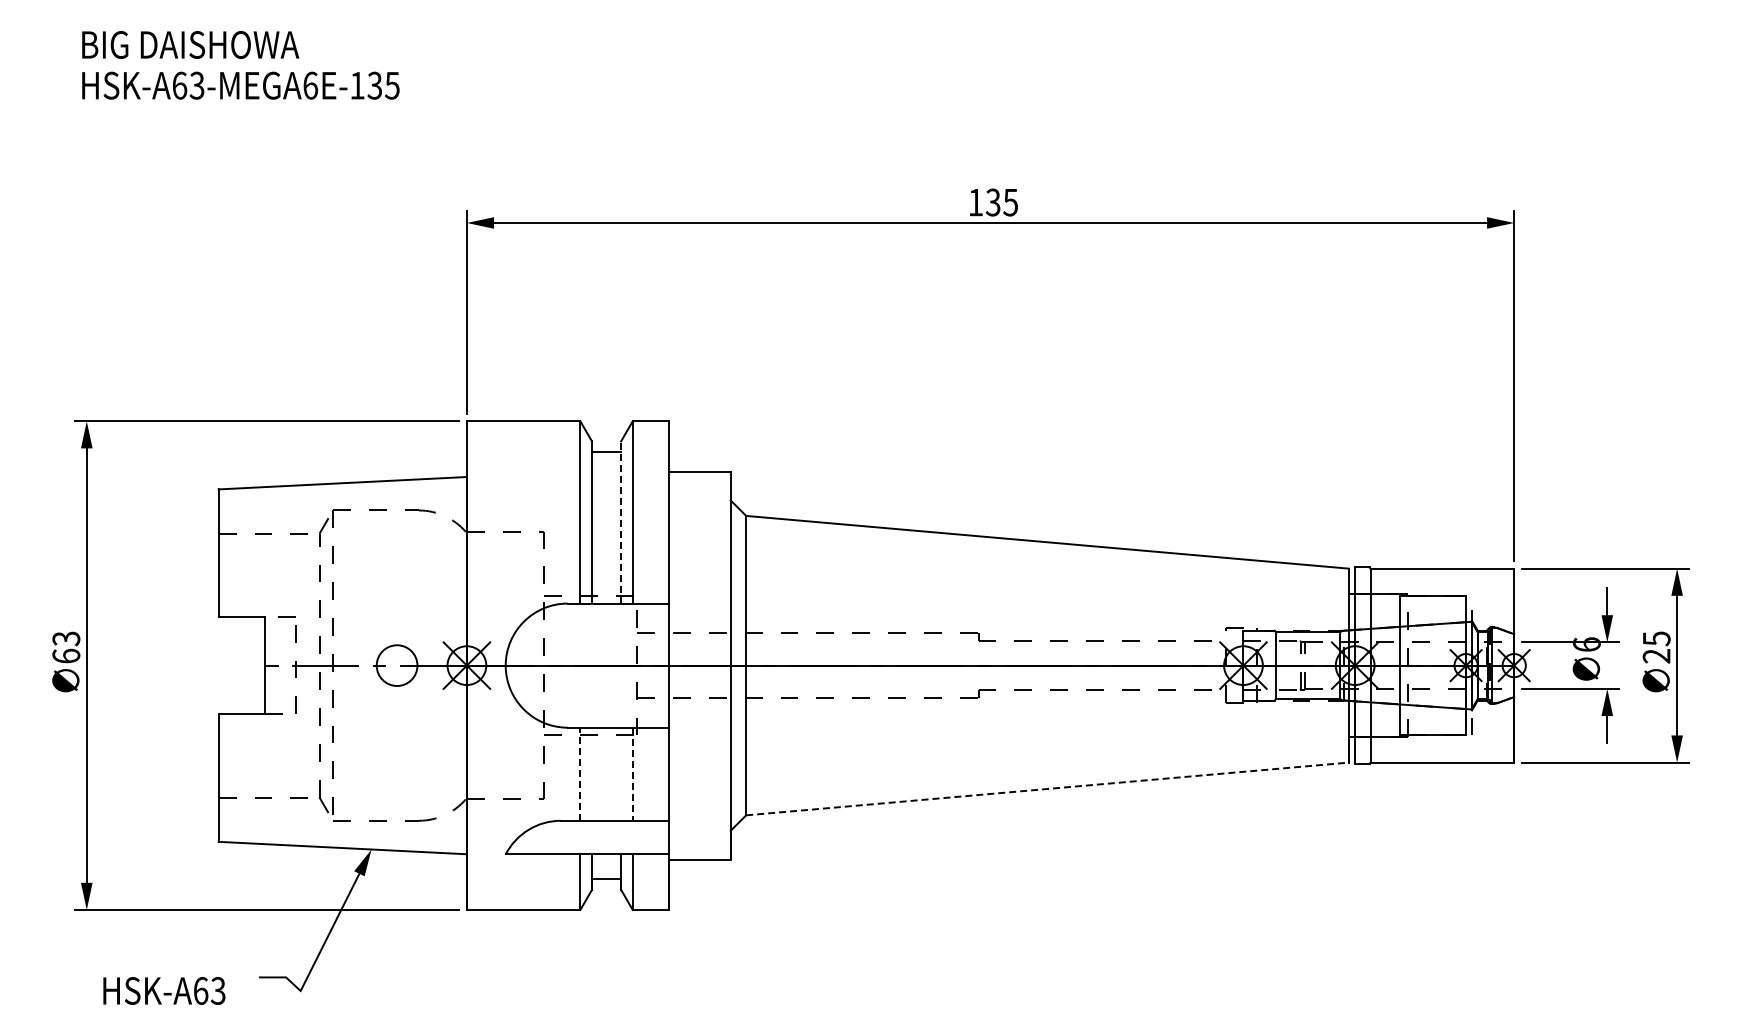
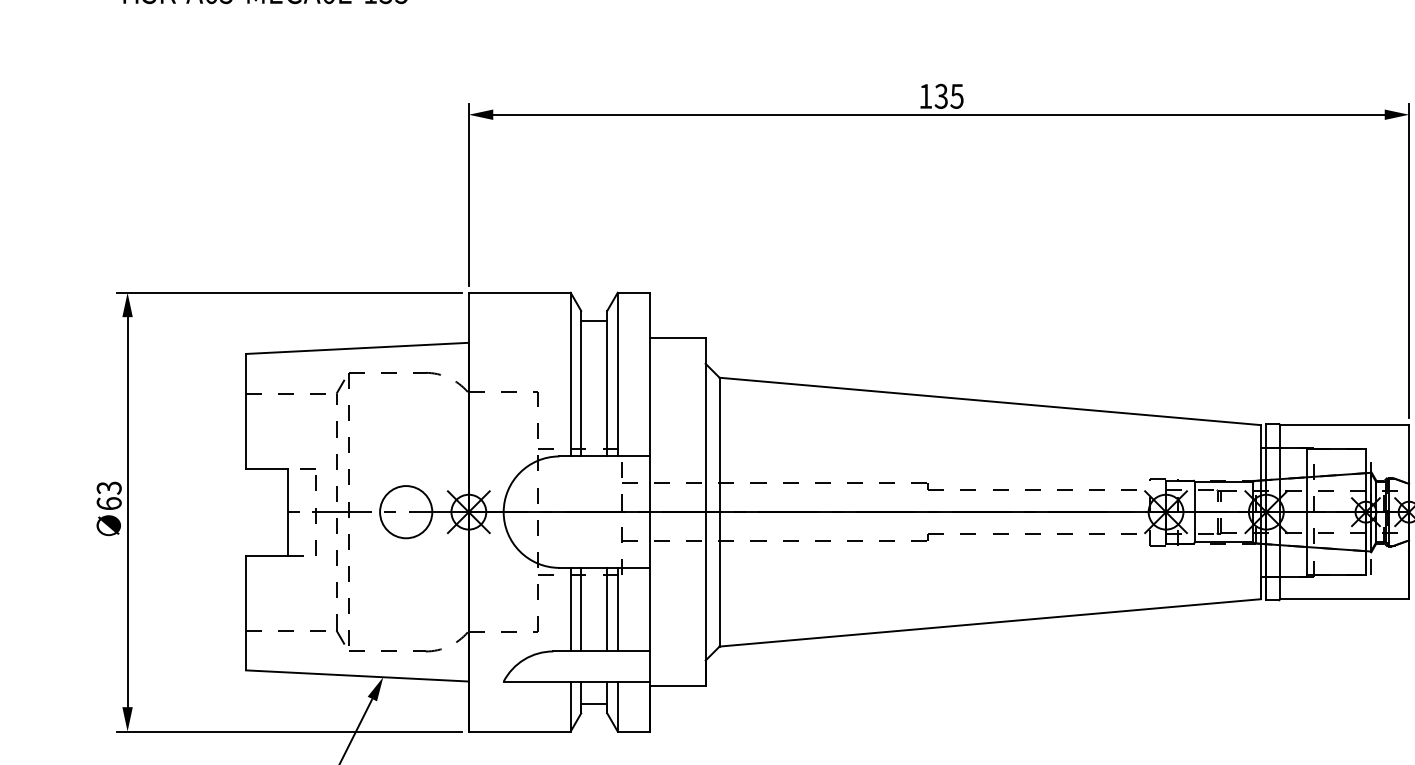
line: (621, 522) -> (607, 383), dashed -> solid
circle: (397, 665) -> (406, 512), size x1.43
line: (592, 773) -> (581, 609), added
line: (621, 773) -> (607, 609), added
line: (580, 774) -> (570, 609), dashed -> solid
line: (632, 774) -> (617, 609), dashed -> solid
line: (1047, 788) -> (990, 622), dashed -> solid

